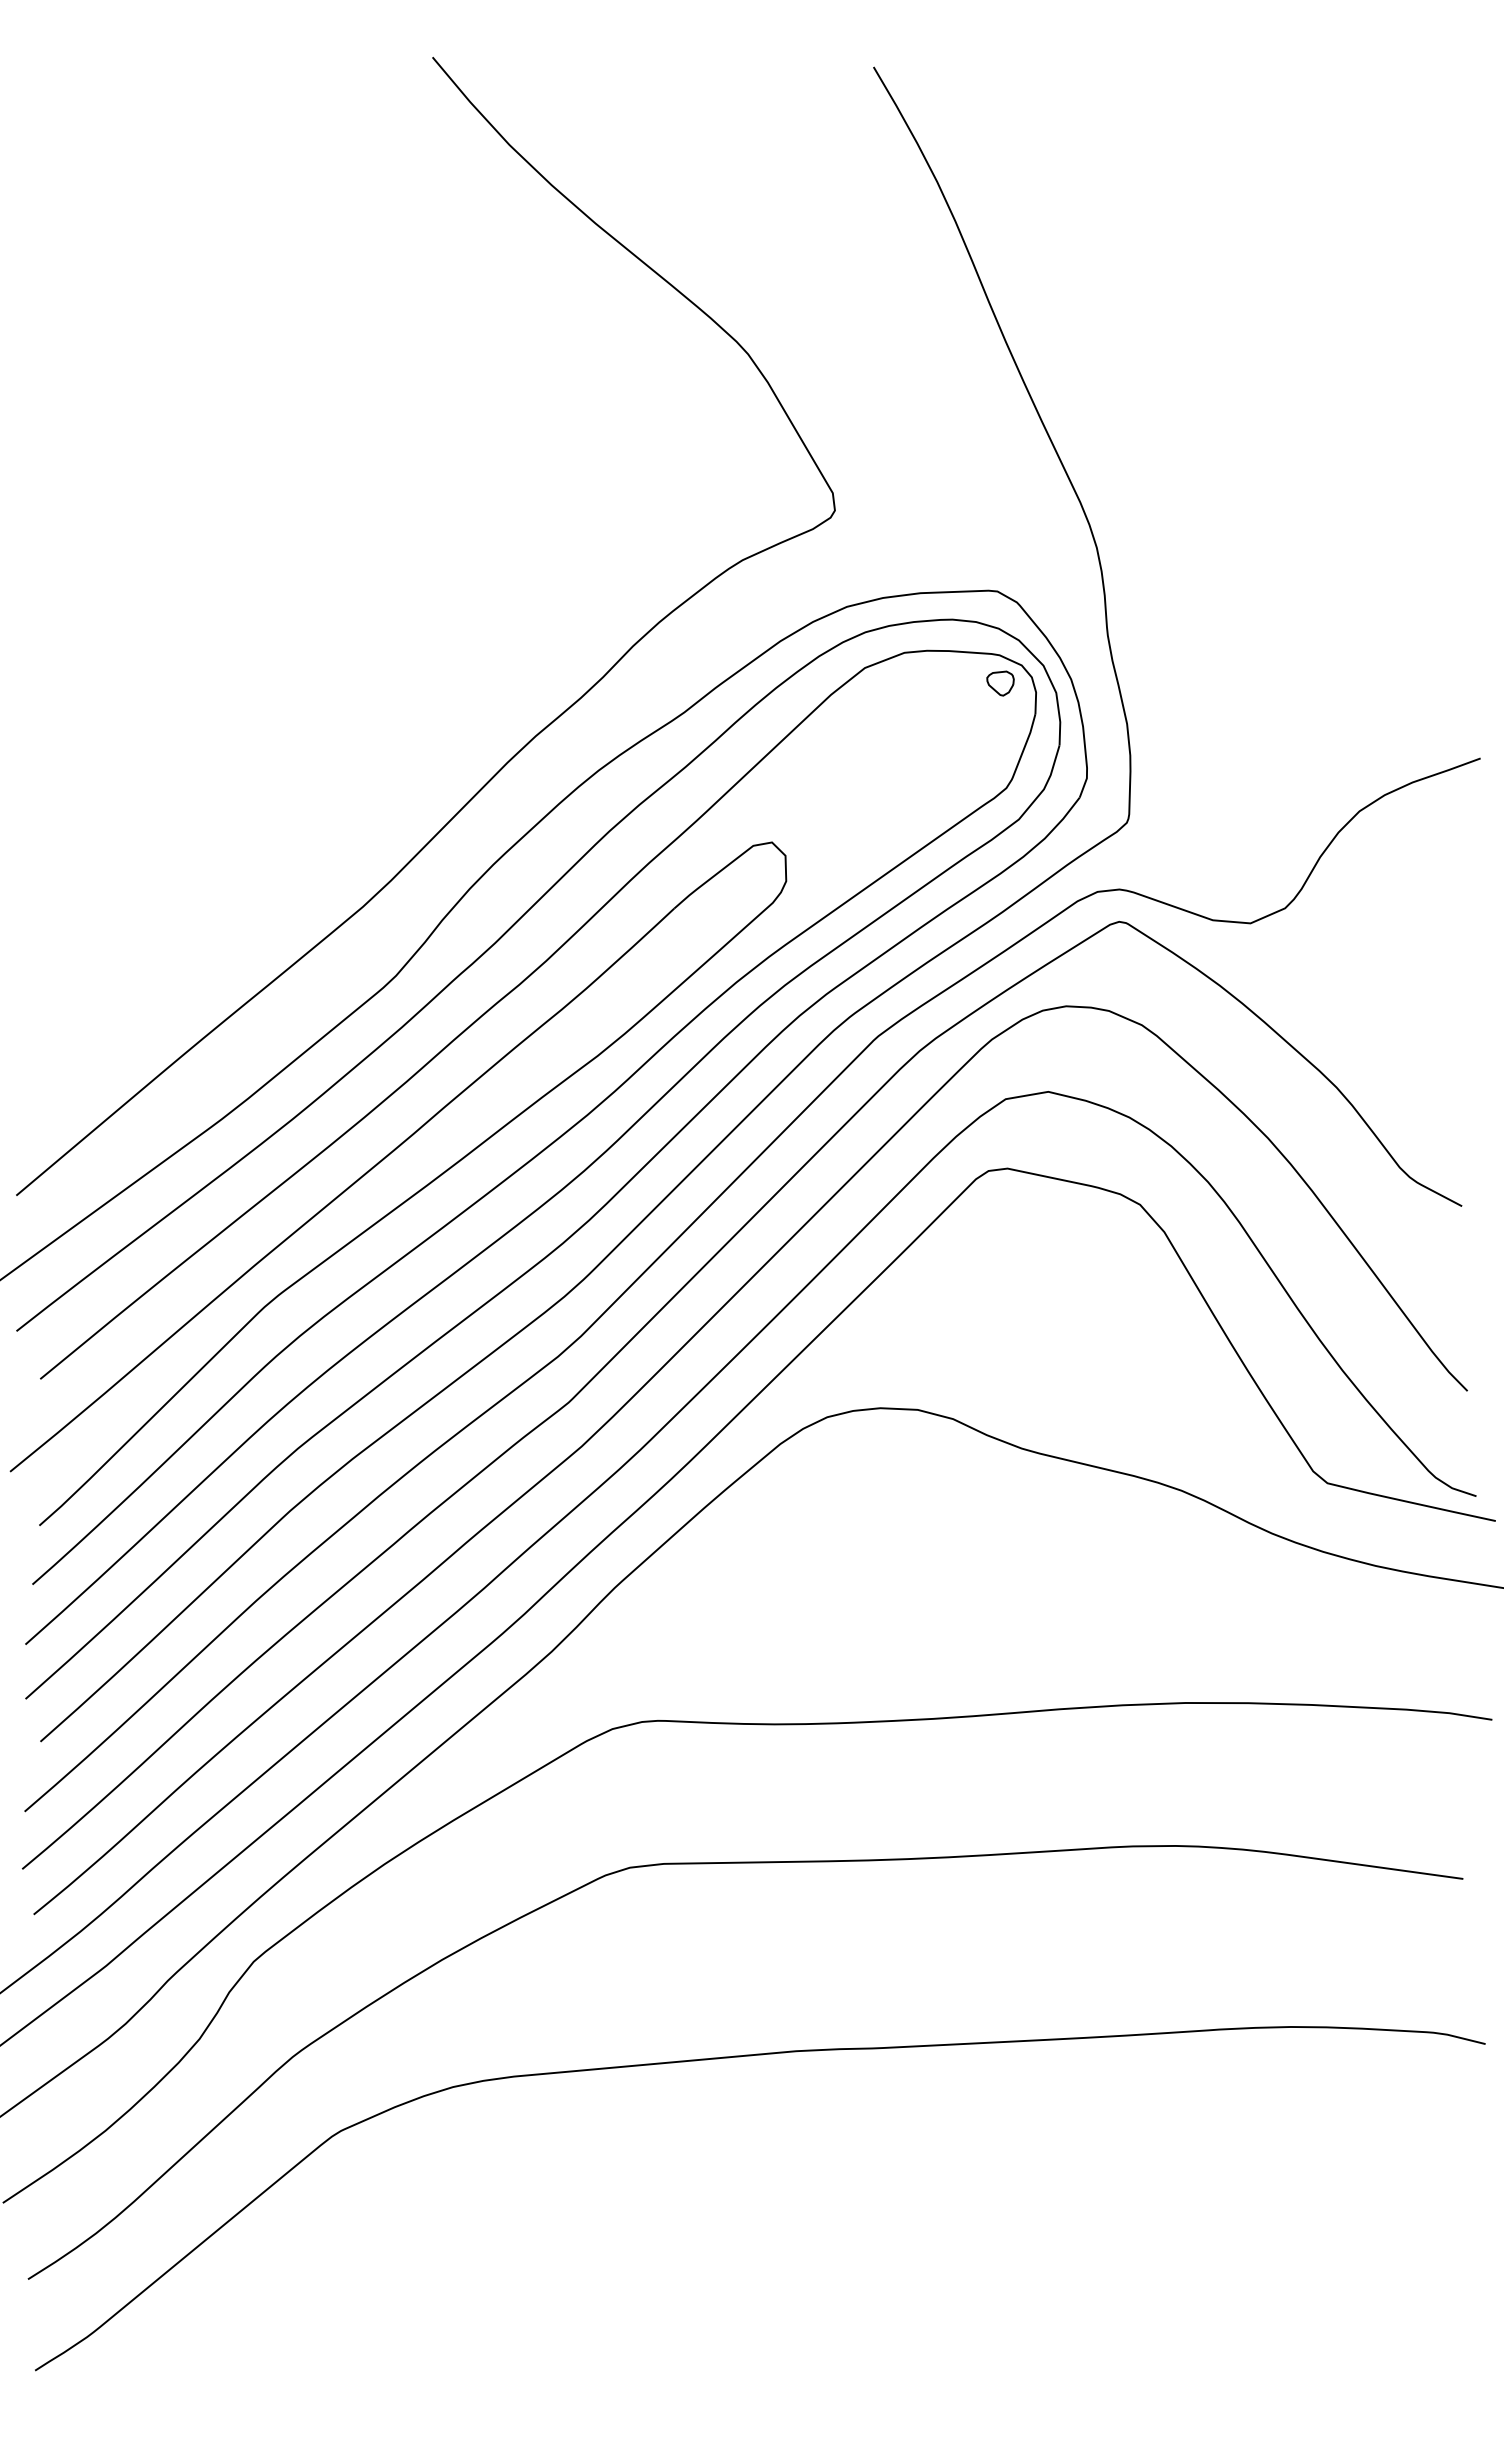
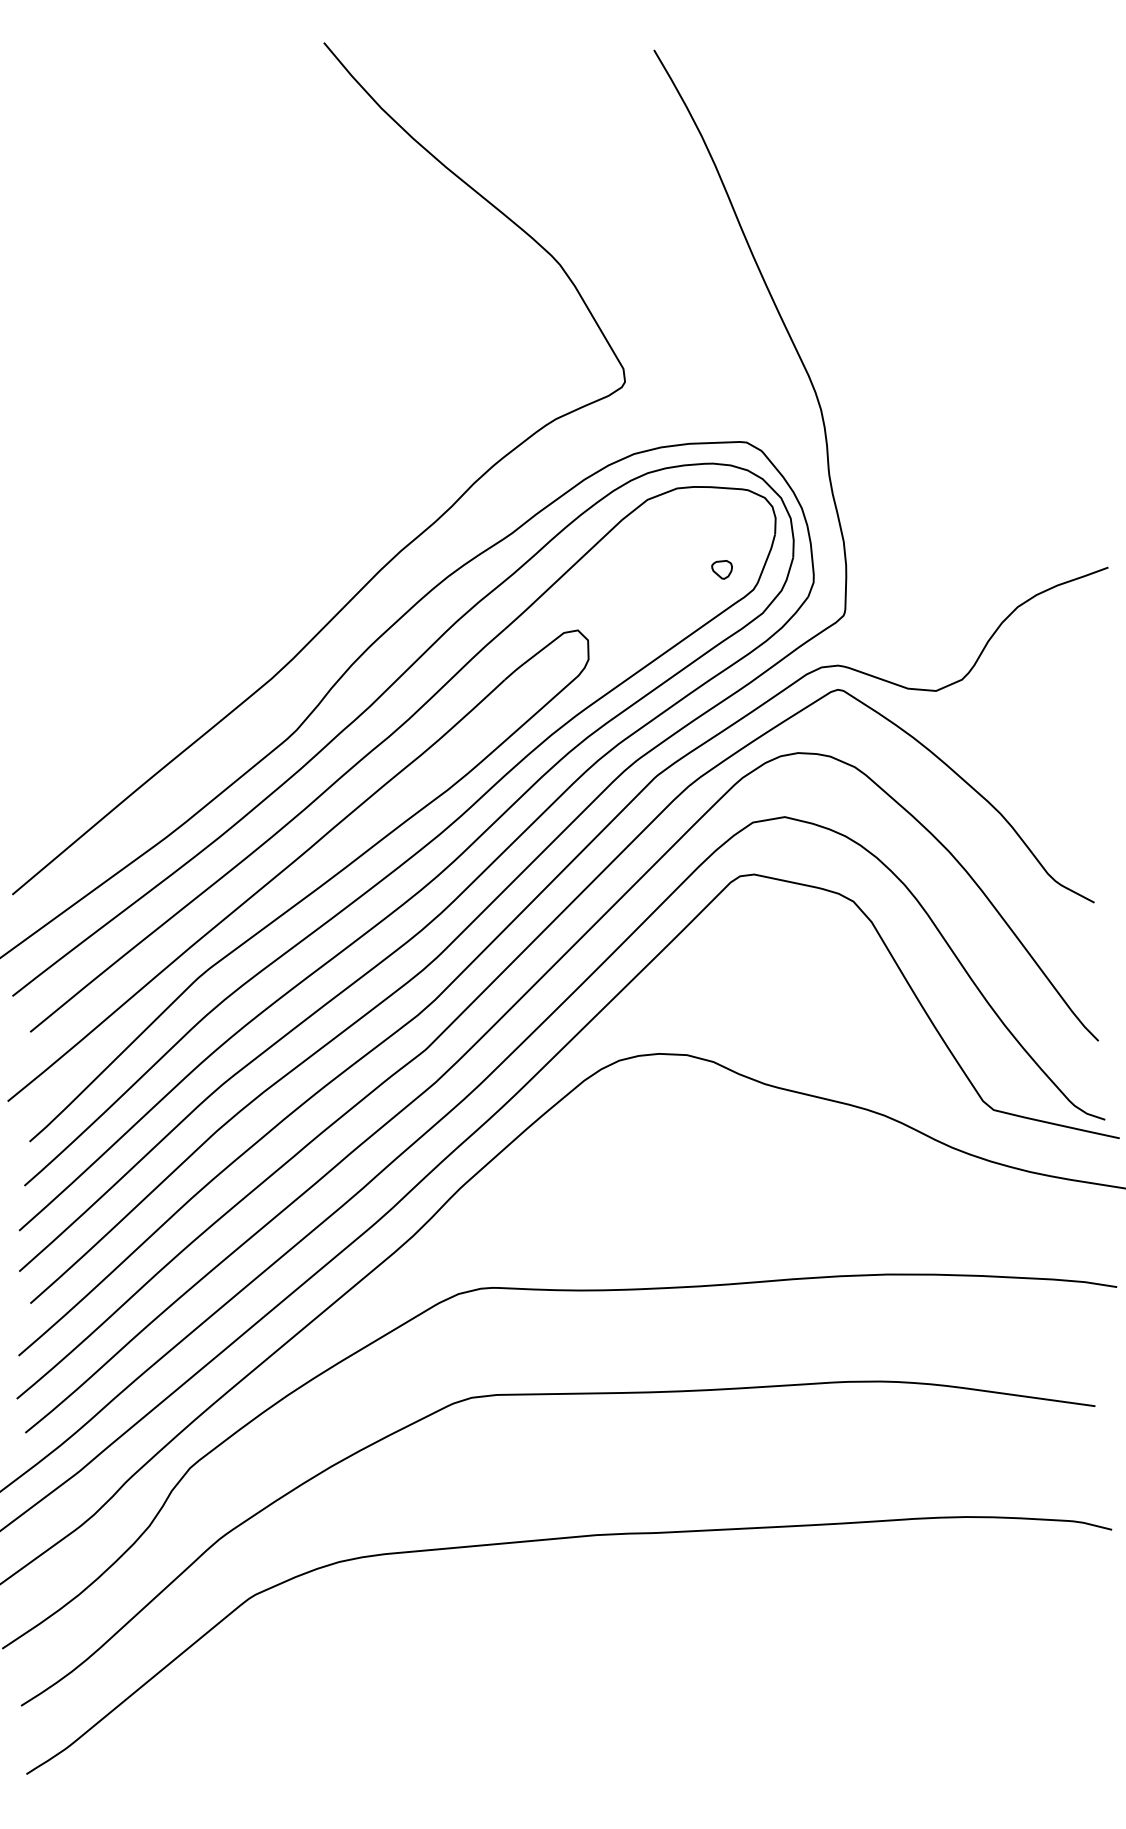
part: (1000, 683) -> (722, 569), moved

